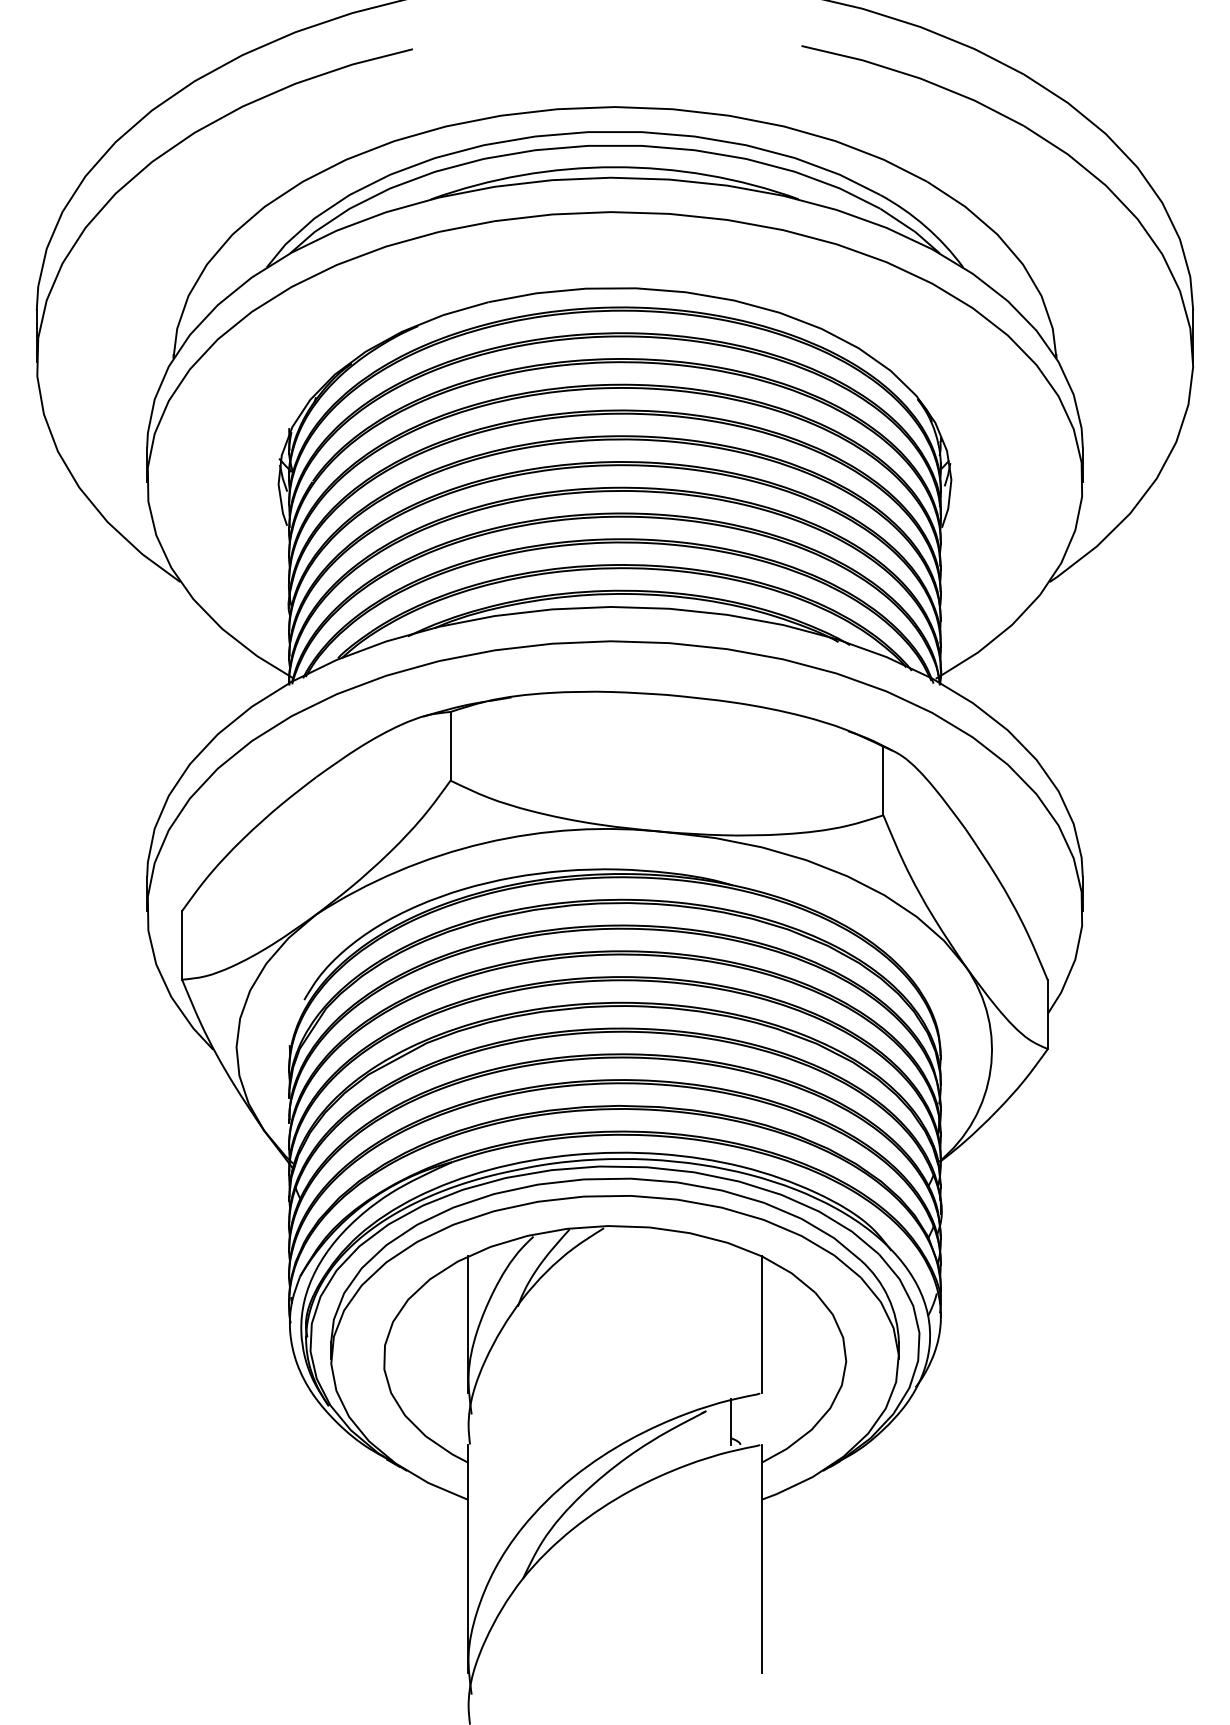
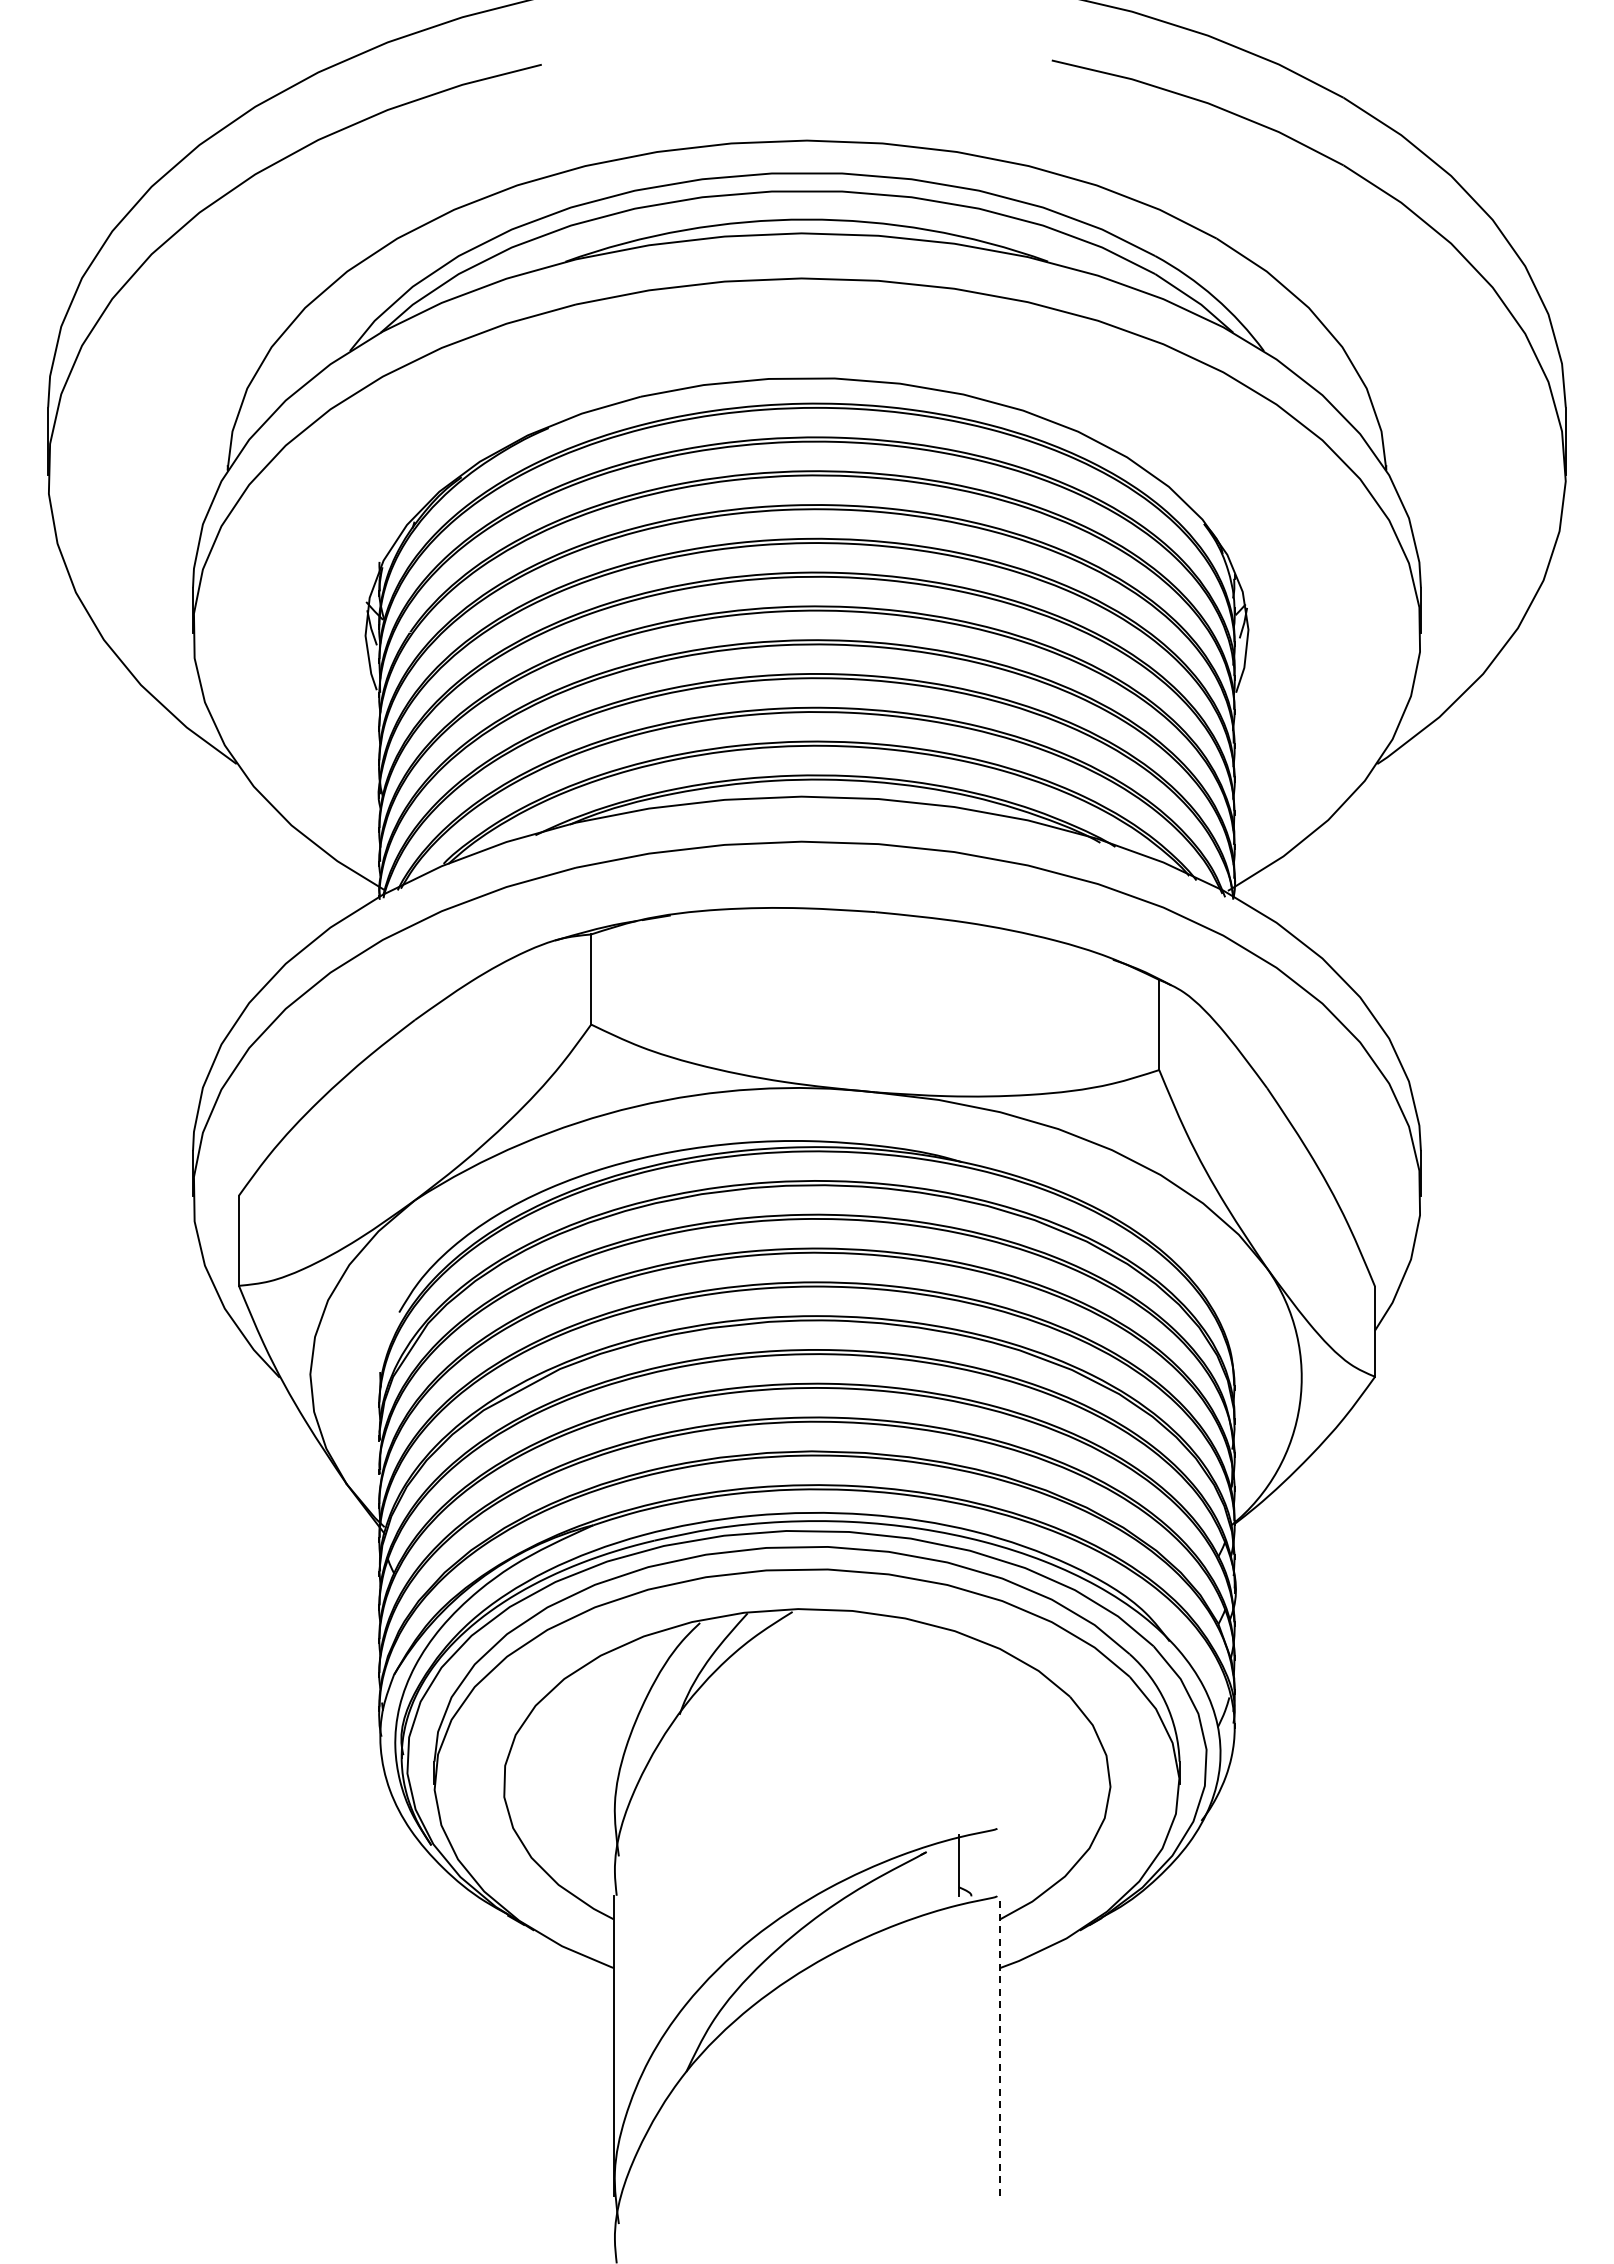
line: (467, 1324) -> (613, 1738), removed
line: (762, 1324) -> (1000, 1738), removed
line: (762, 1558) -> (1000, 2045), solid -> dashed

